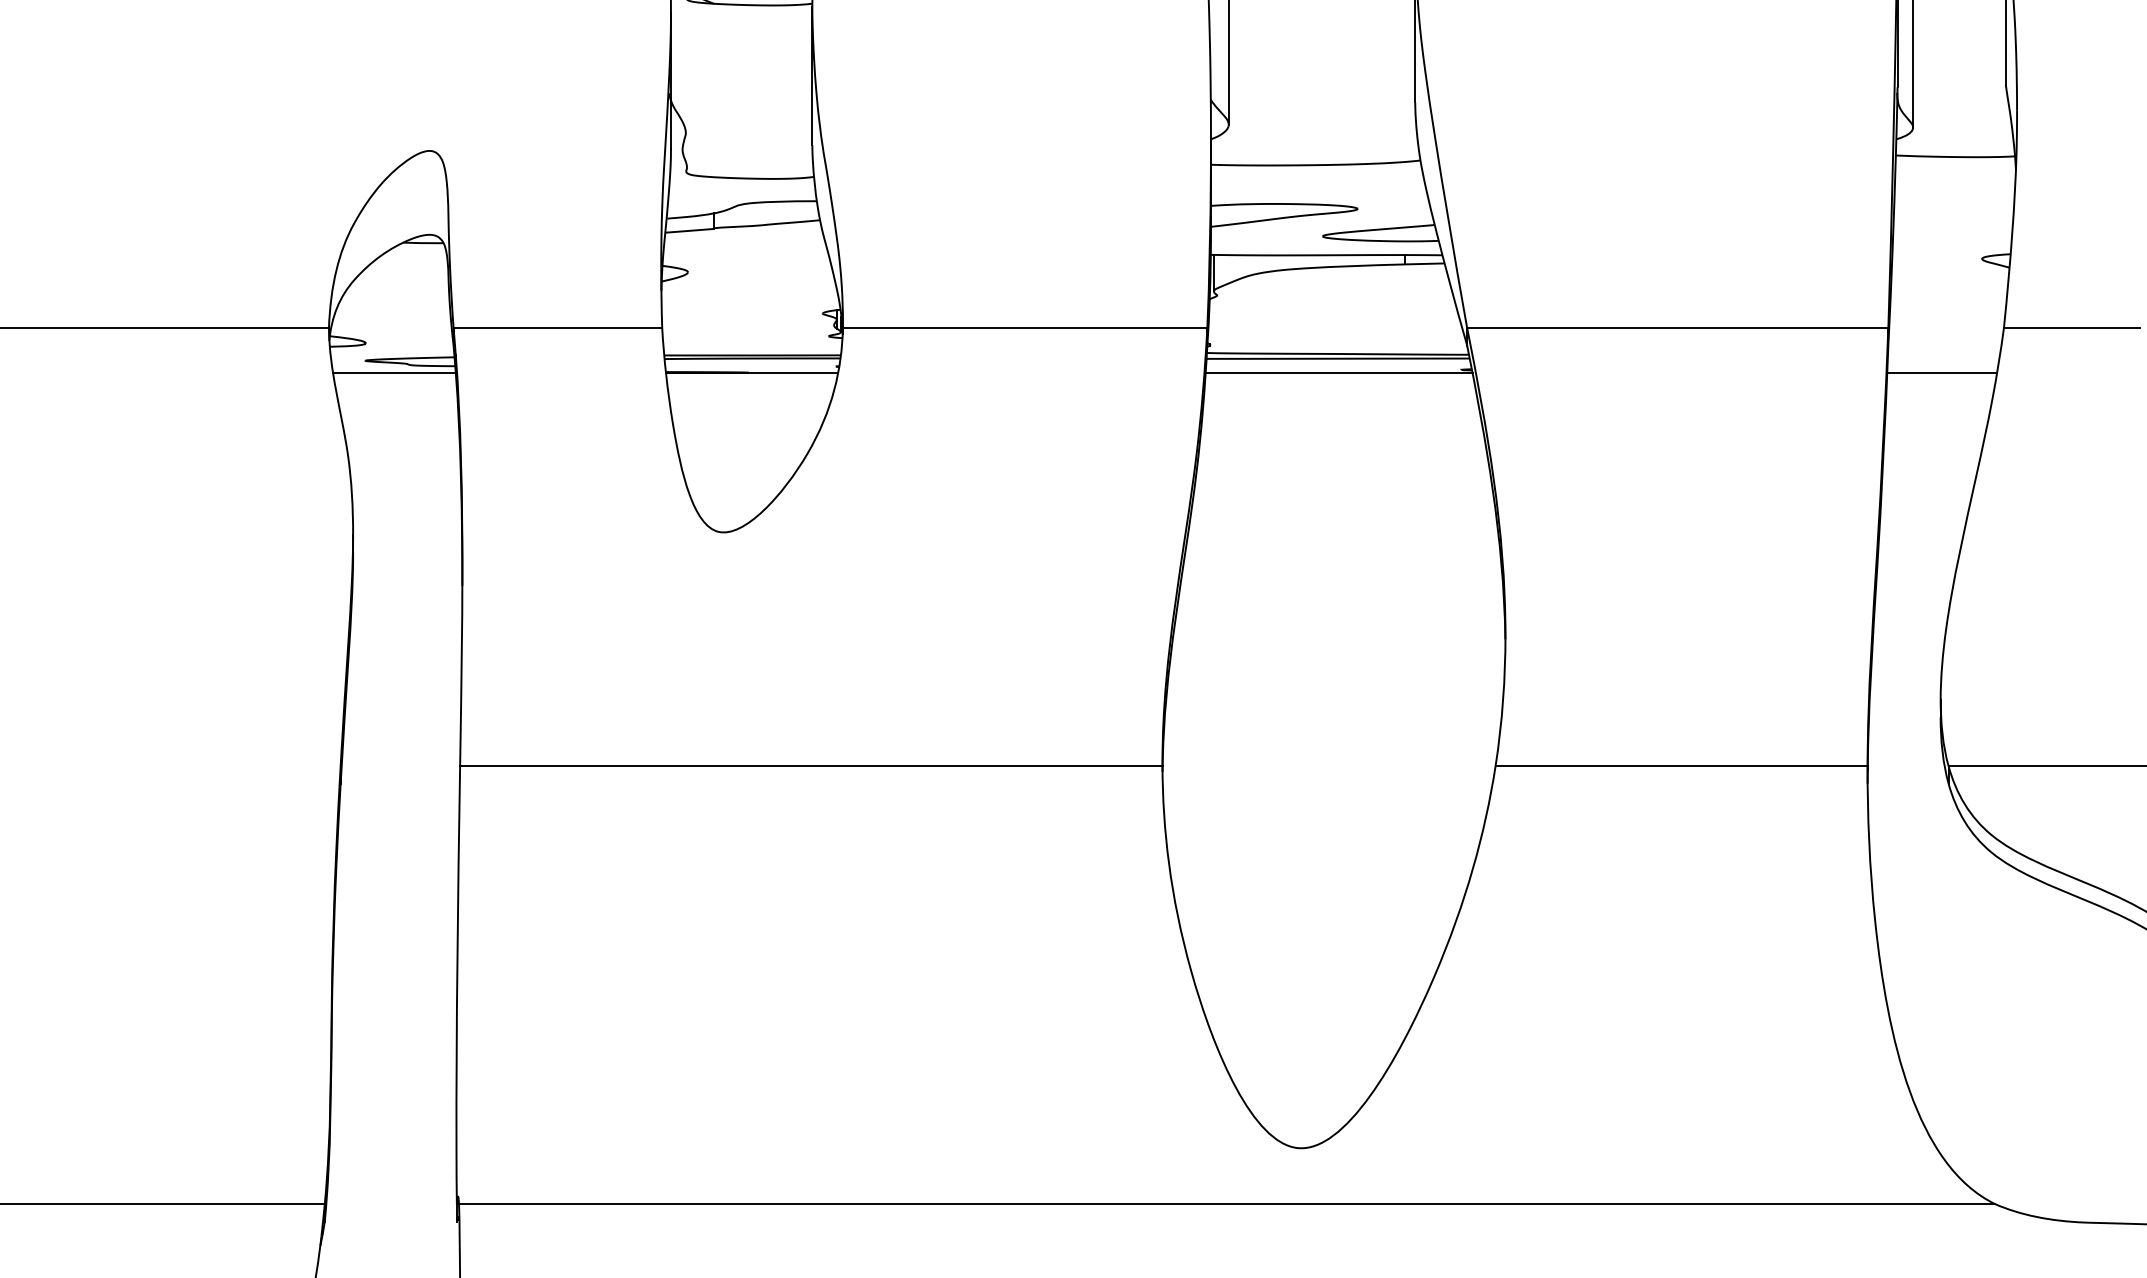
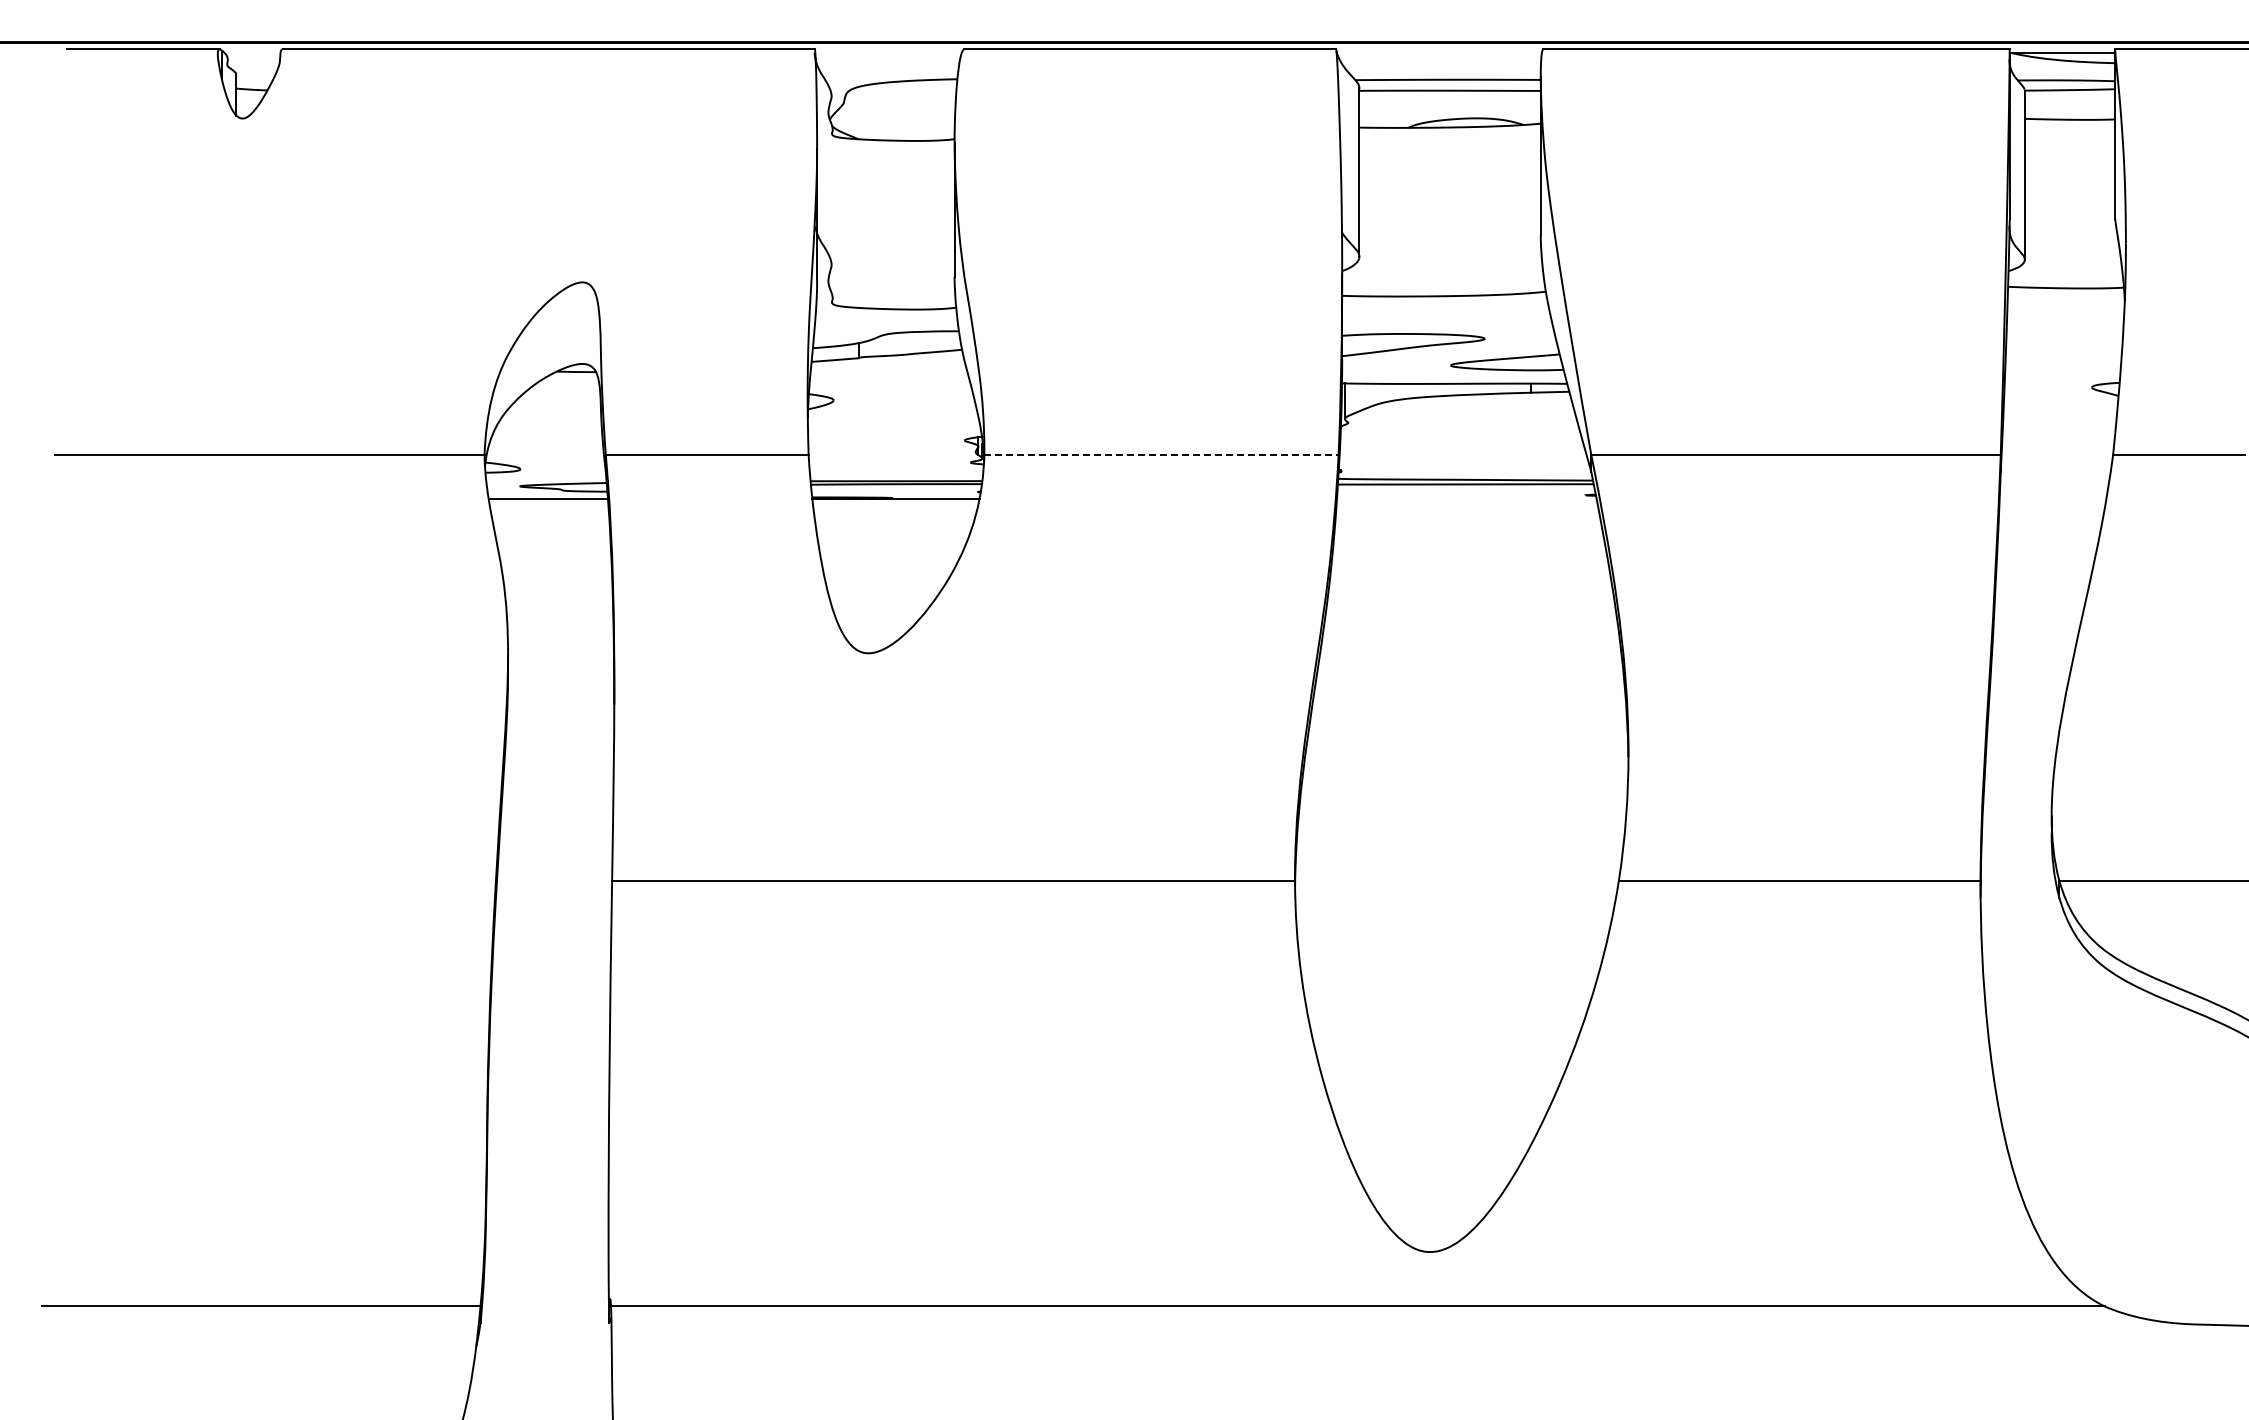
line: (1025, 327) -> (1161, 454), solid -> dashed
line: (1338, 373) -> (1466, 498), removed
line: (1941, 373) -> (2052, 498), removed

